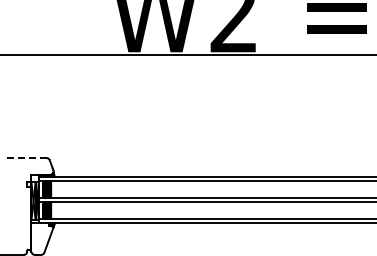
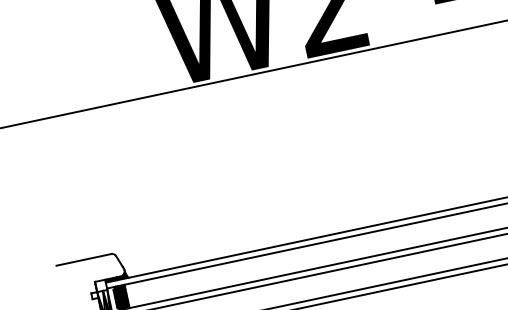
line: (27, 158) -> (84, 260), dashed -> solid

